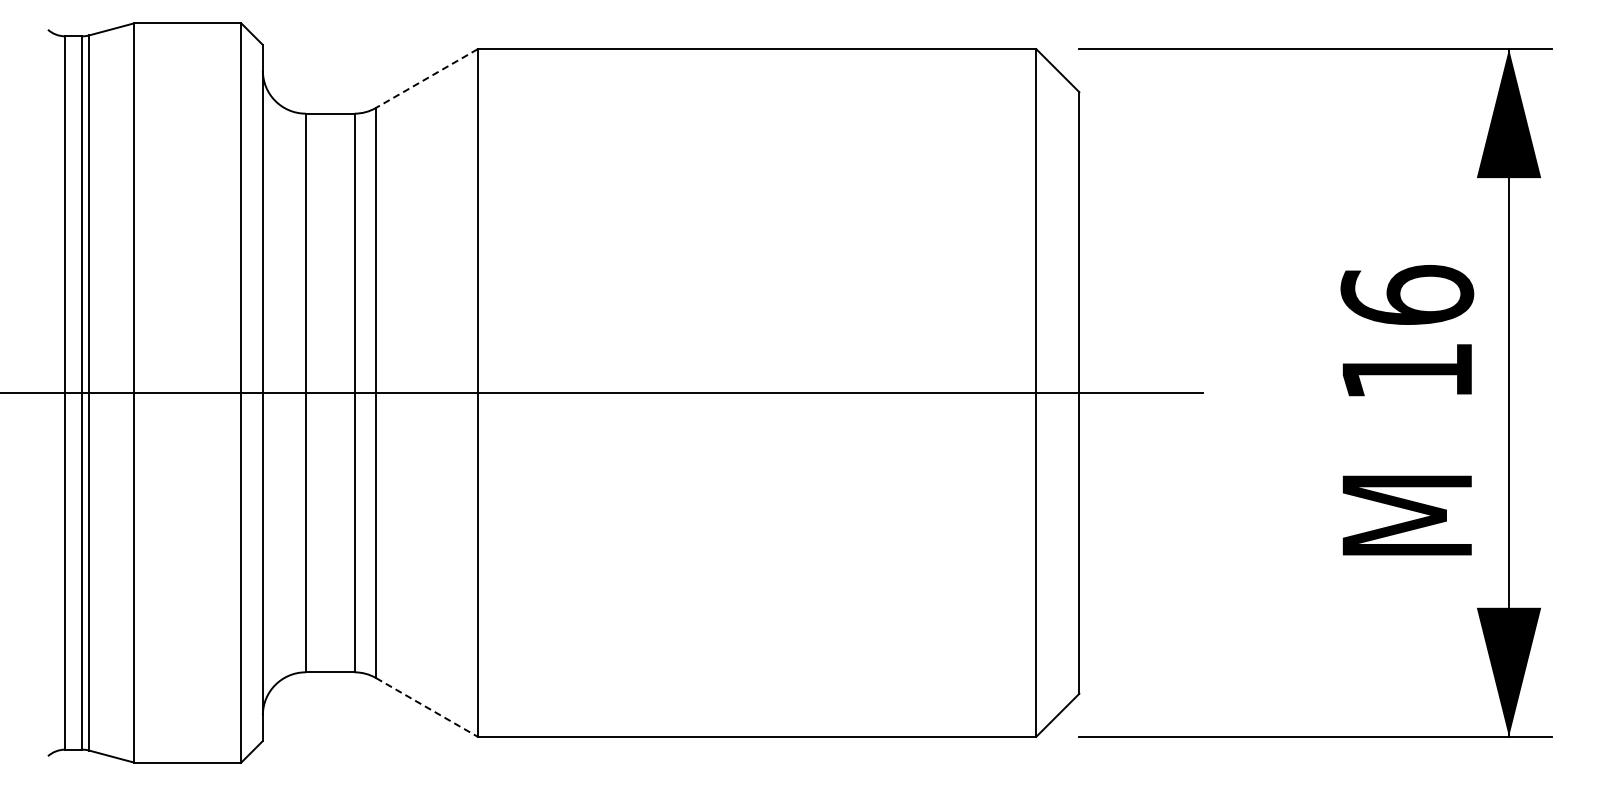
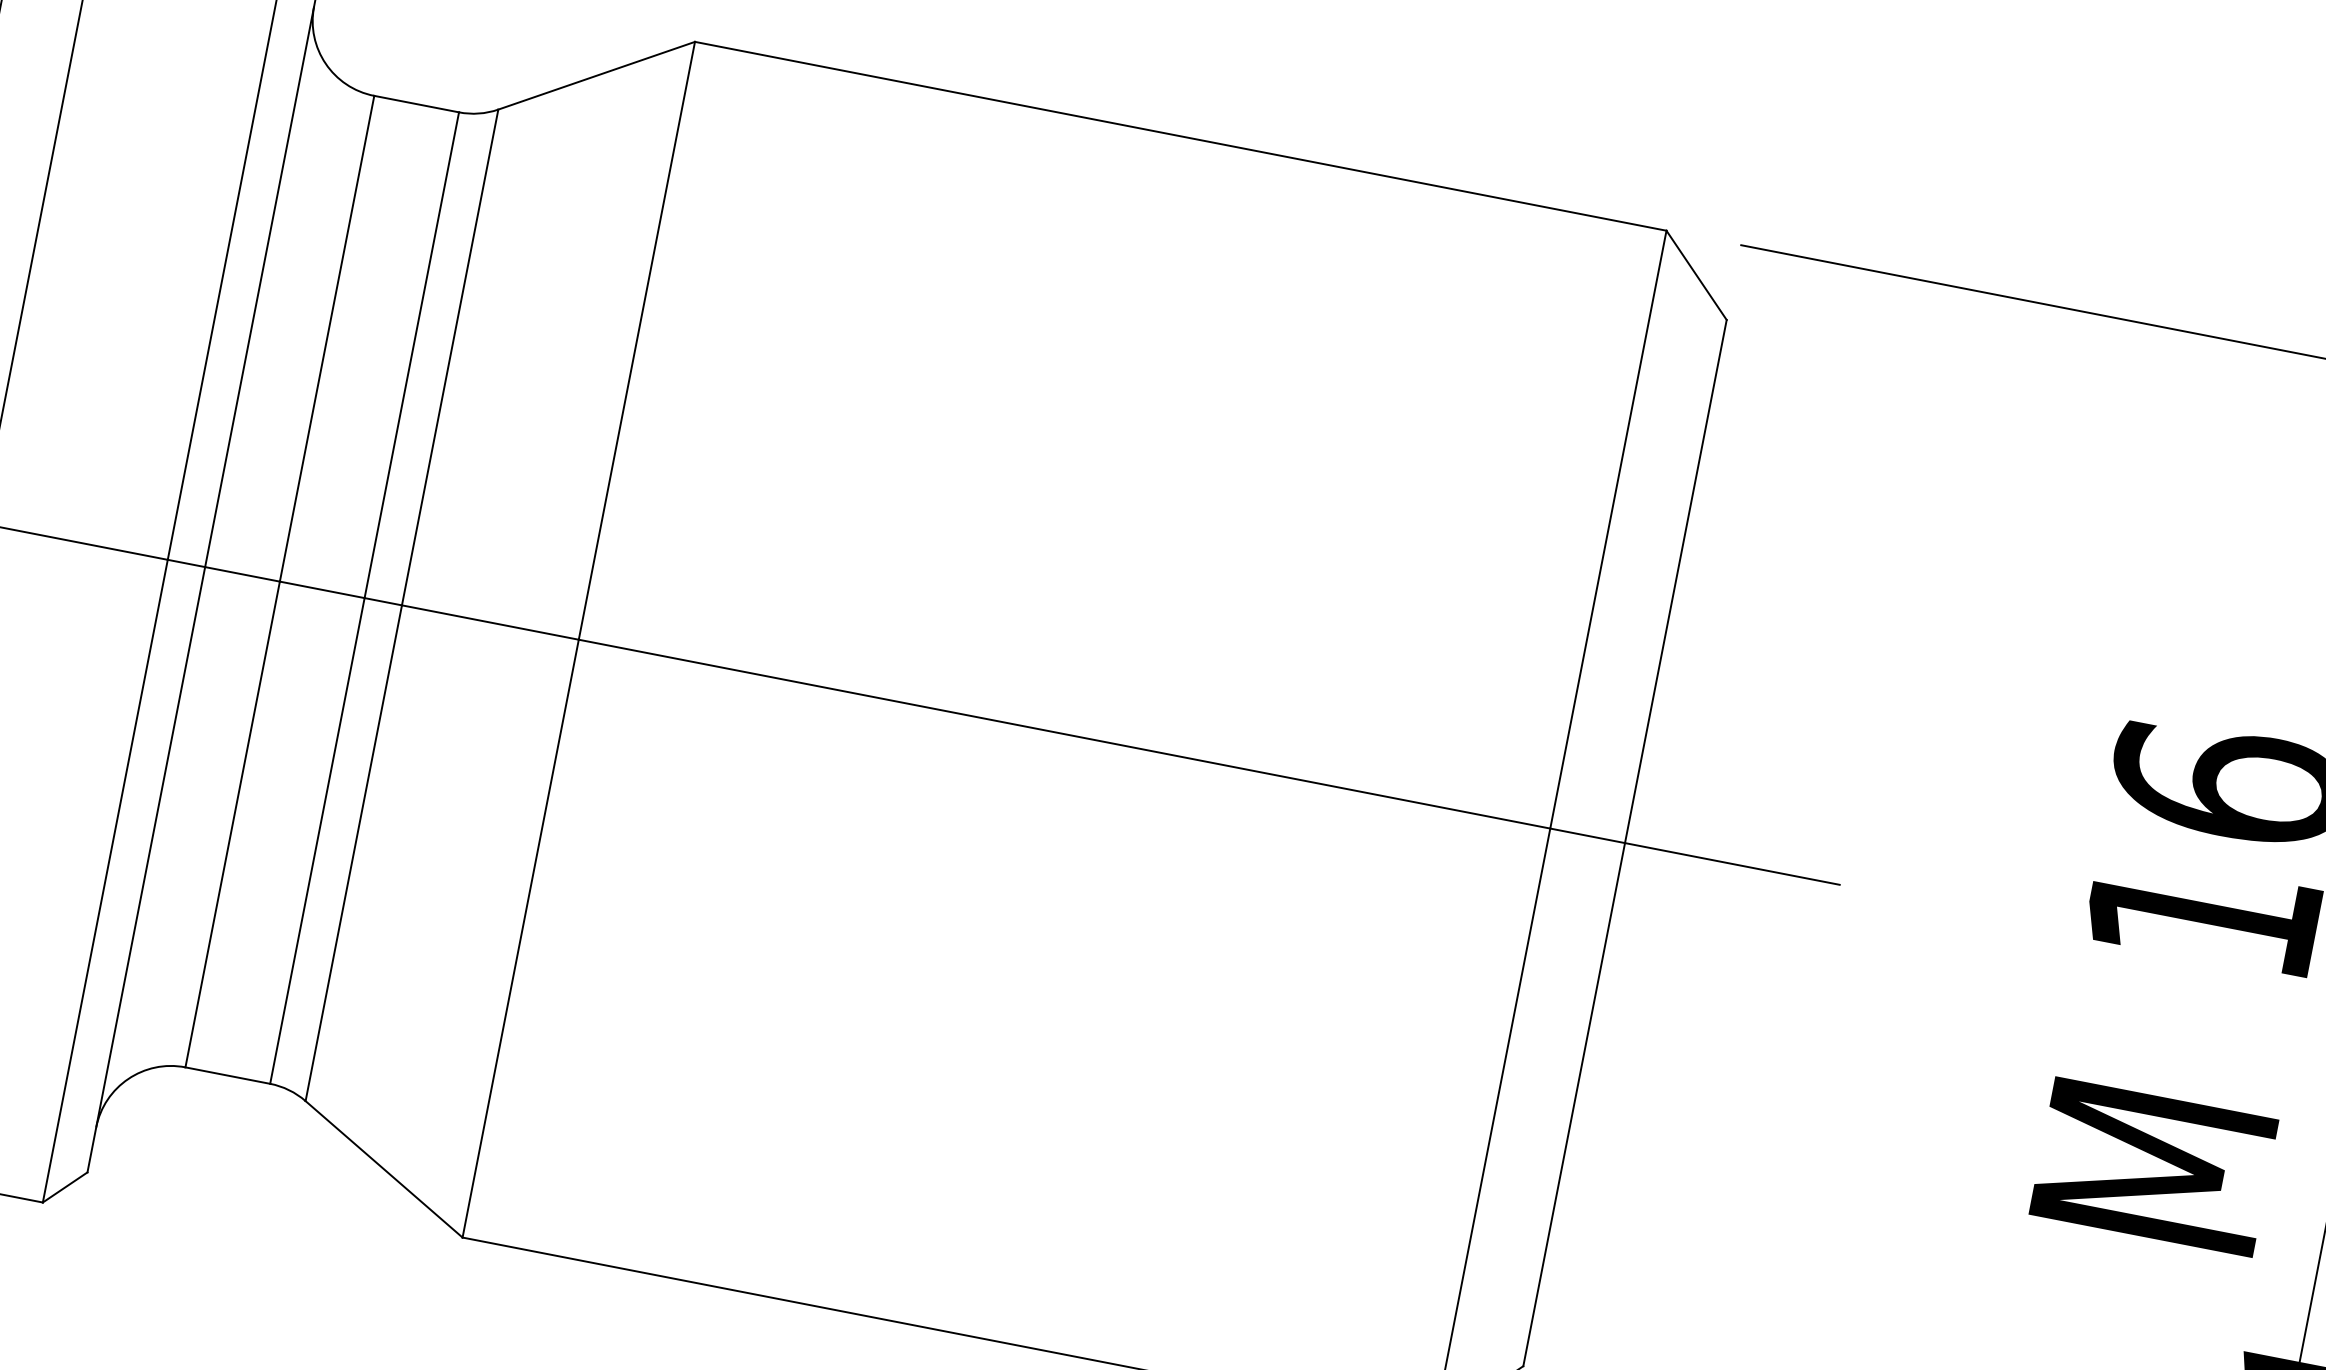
line: (426, 78) -> (596, 75), dashed -> solid
line: (426, 707) -> (383, 1169), dashed -> solid

